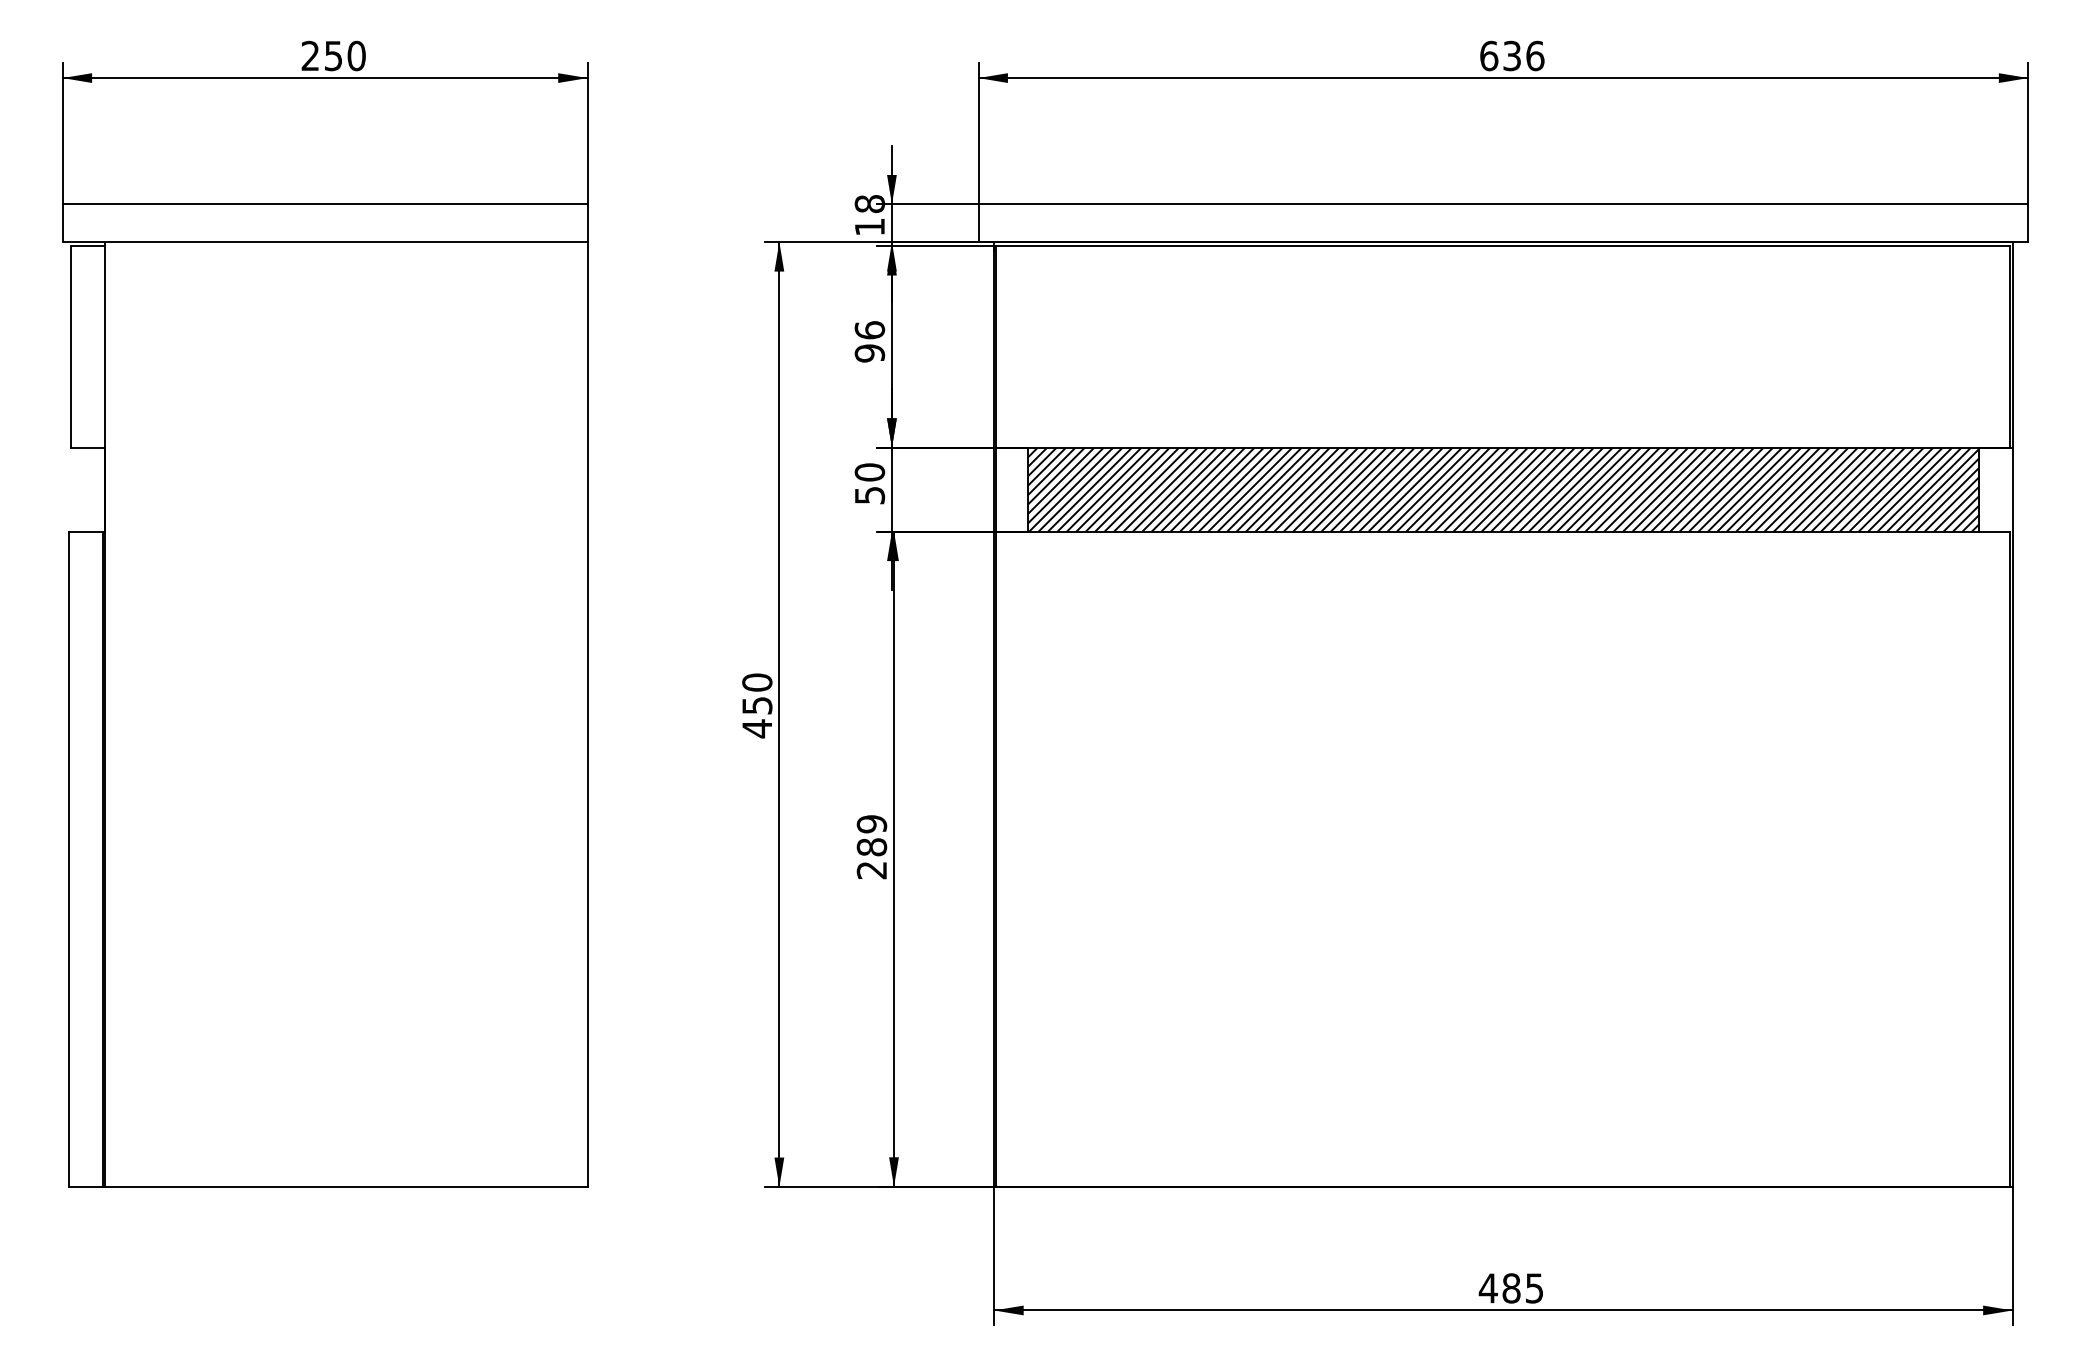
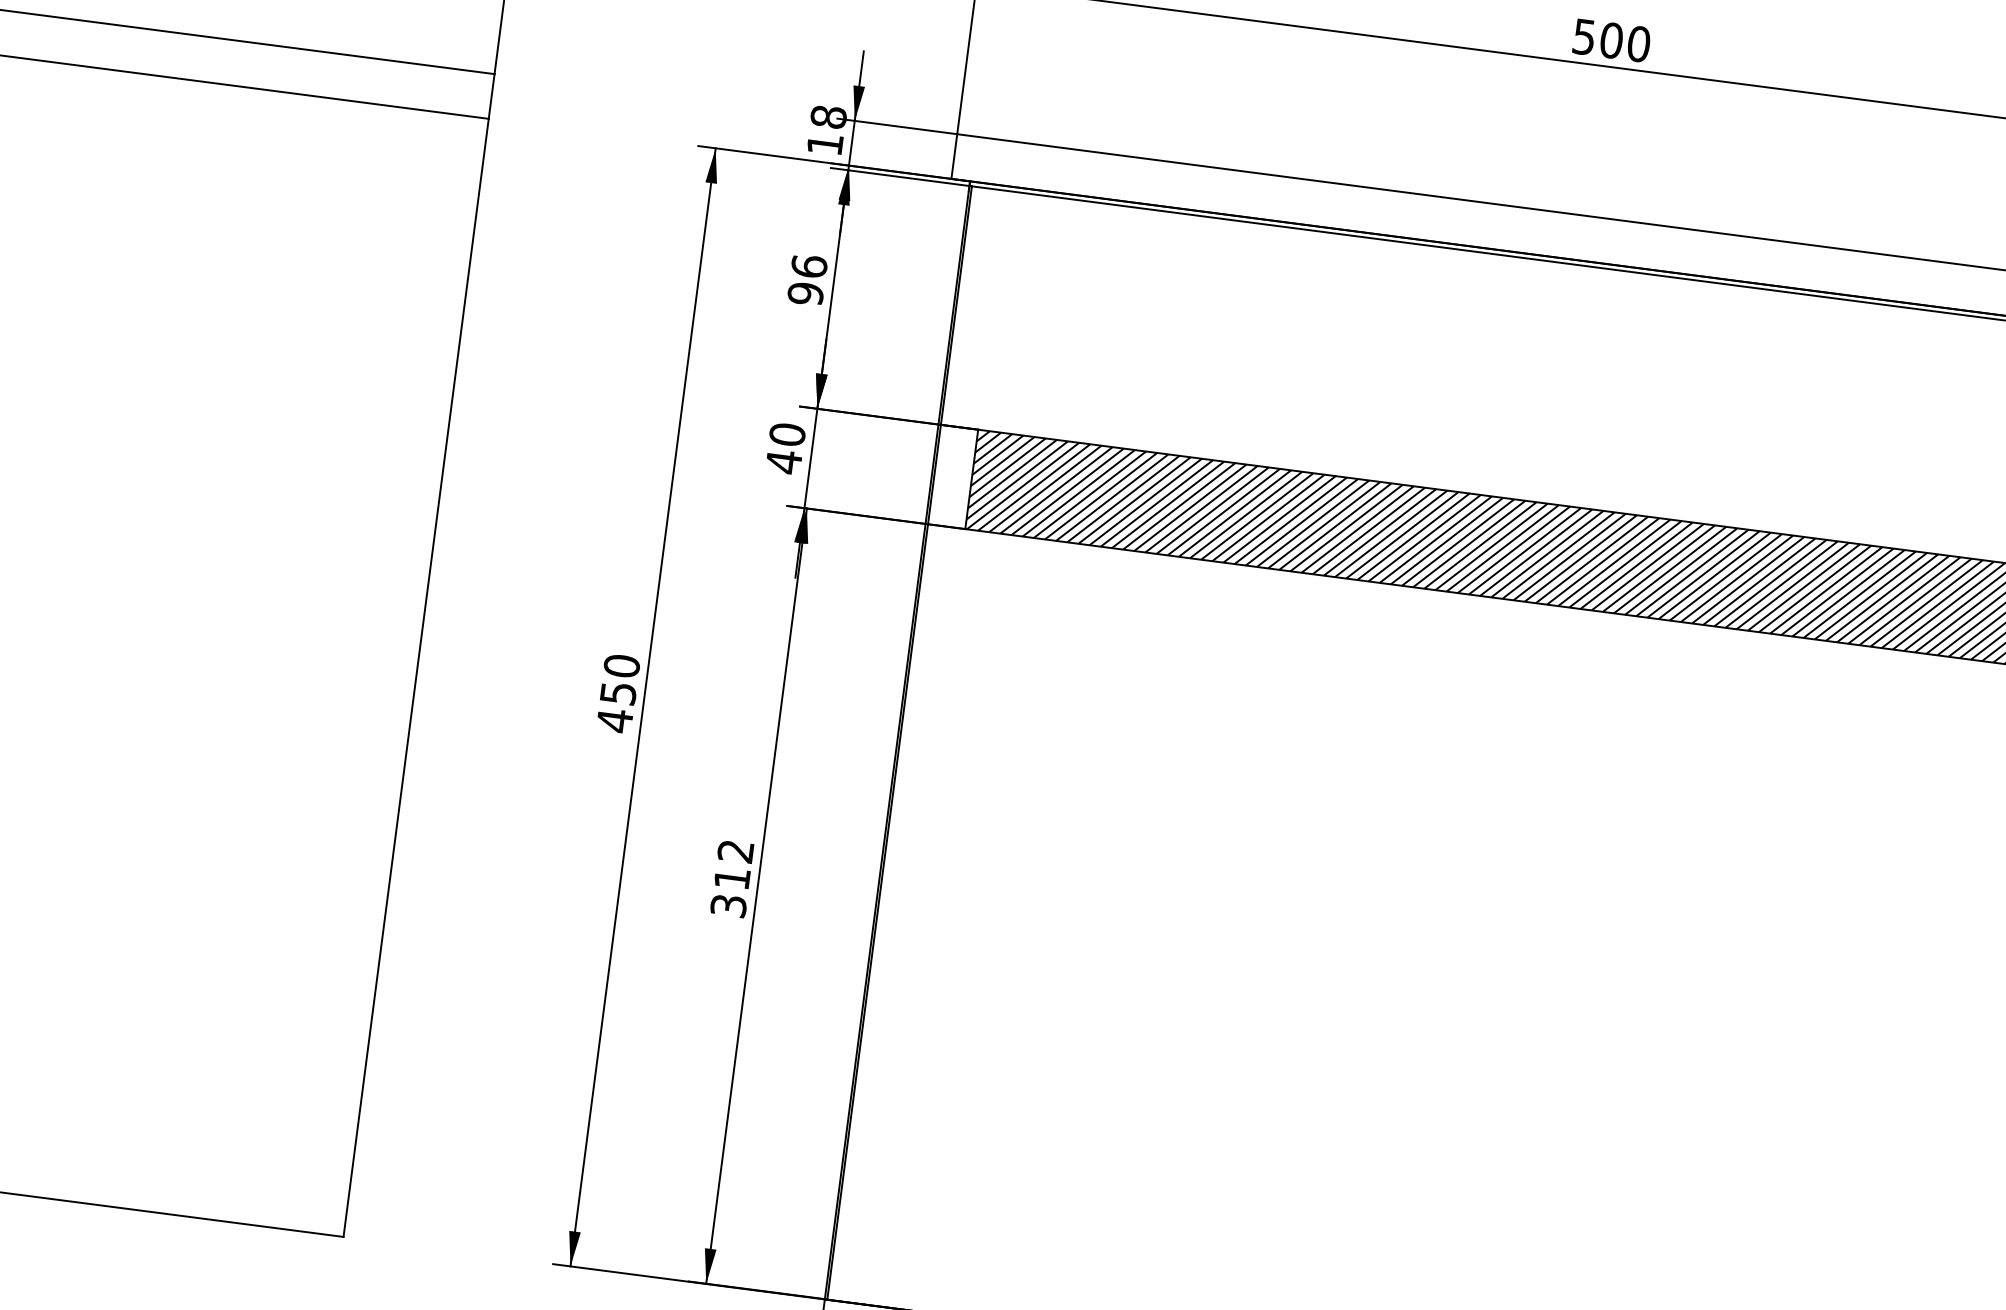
text: (1512, 55) -> (1612, 40), 636 -> 500
text: (870, 495) -> (784, 462), 50 -> 40
text: (871, 847) -> (731, 878), 289 -> 312

